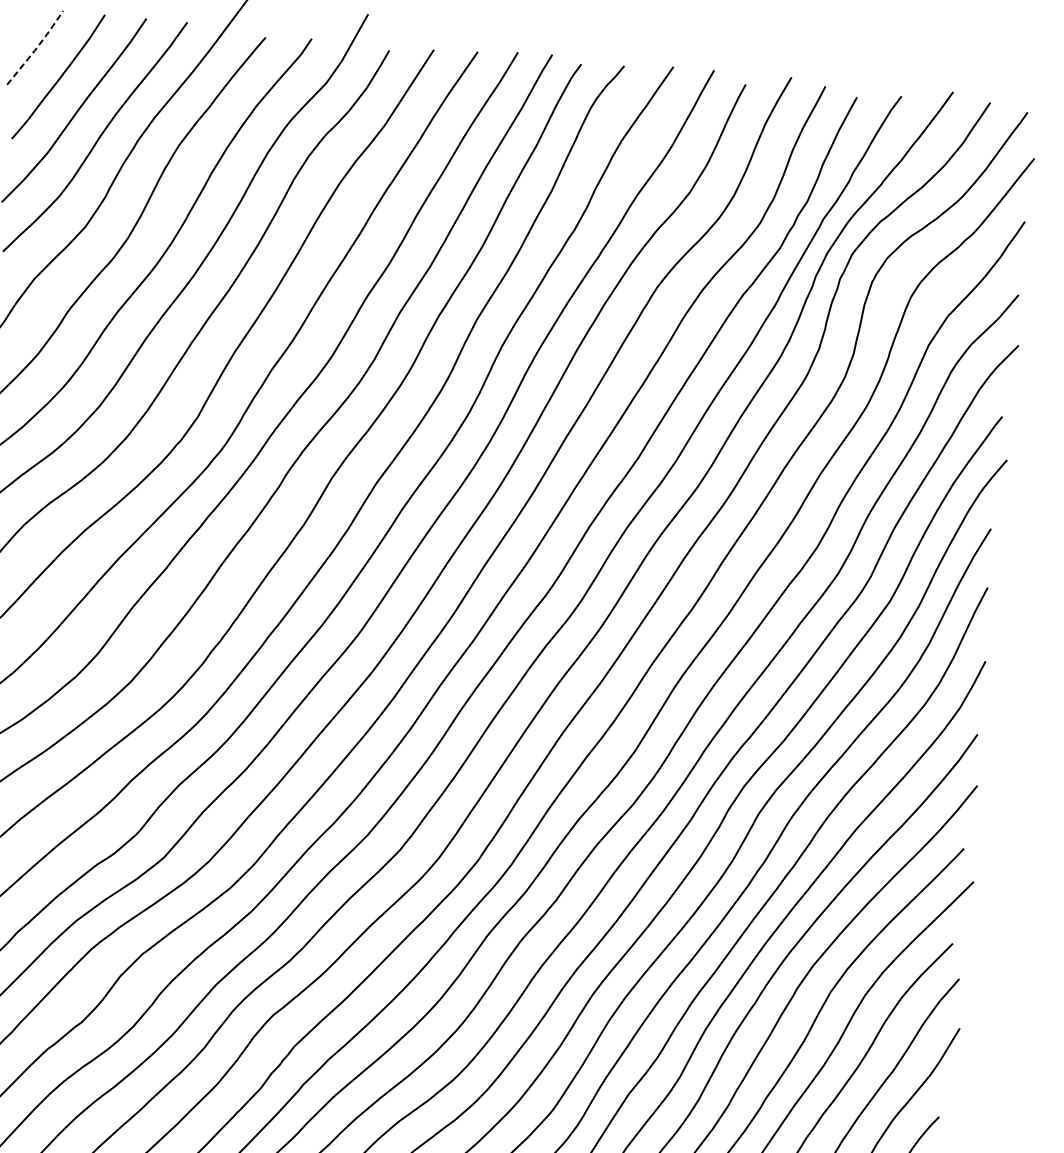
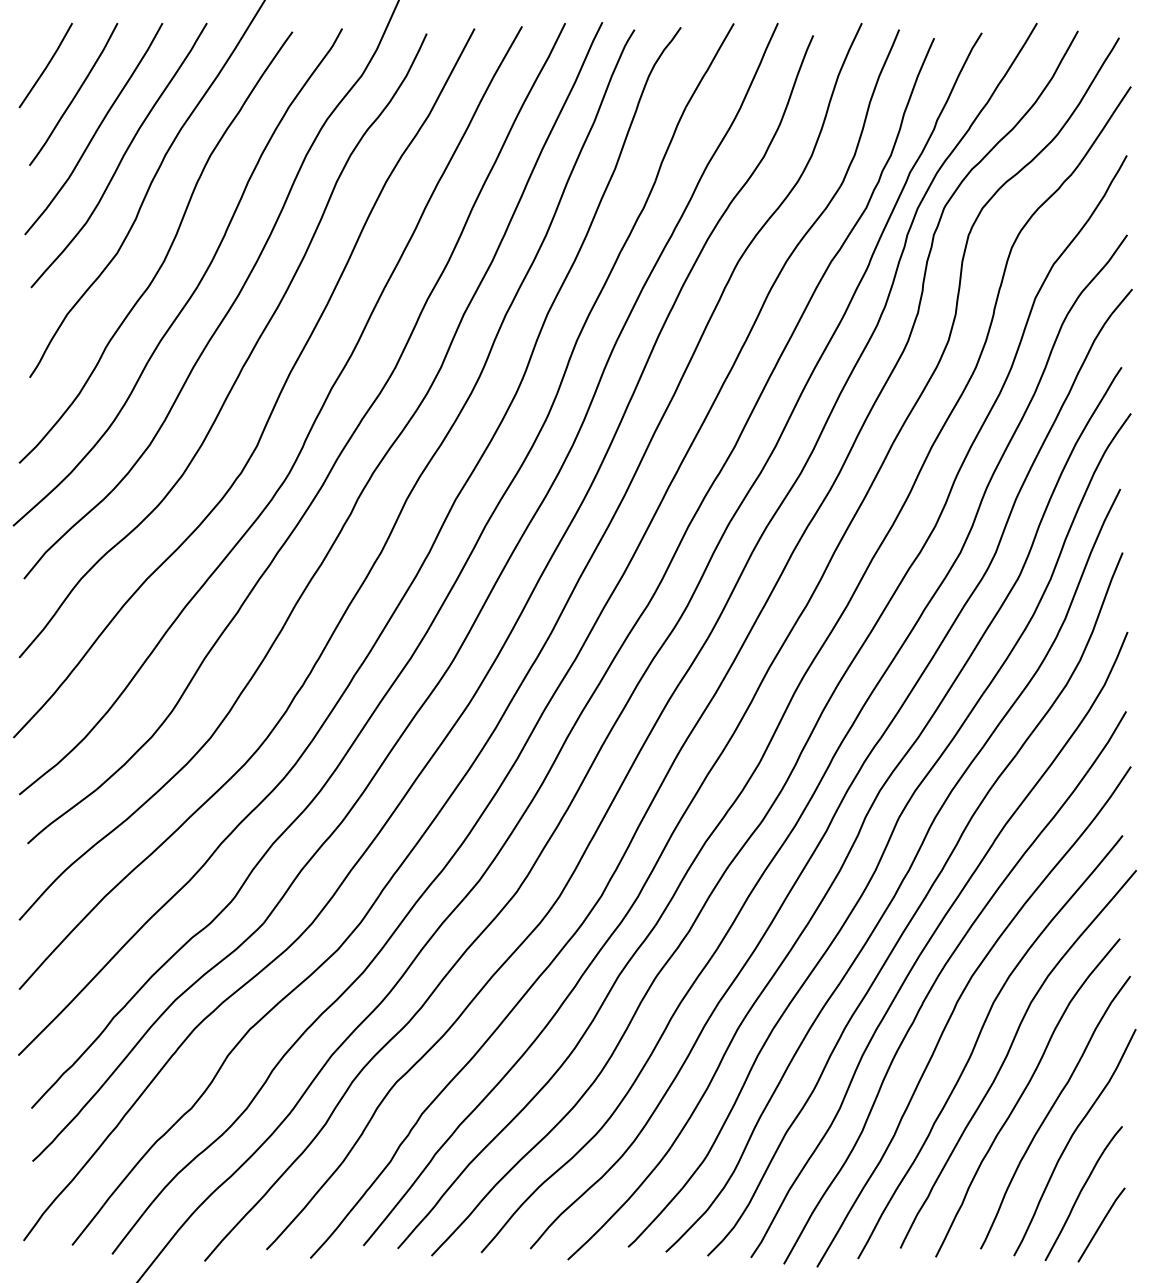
line: (36, 48) -> (47, 66), dashed -> solid

